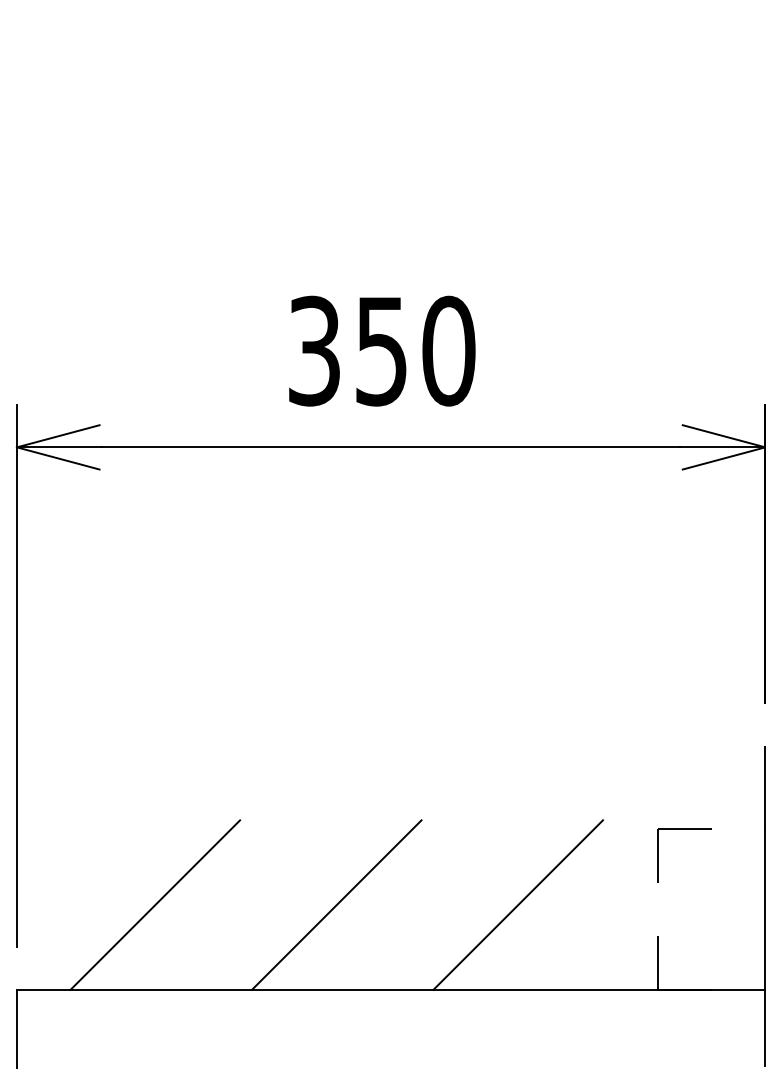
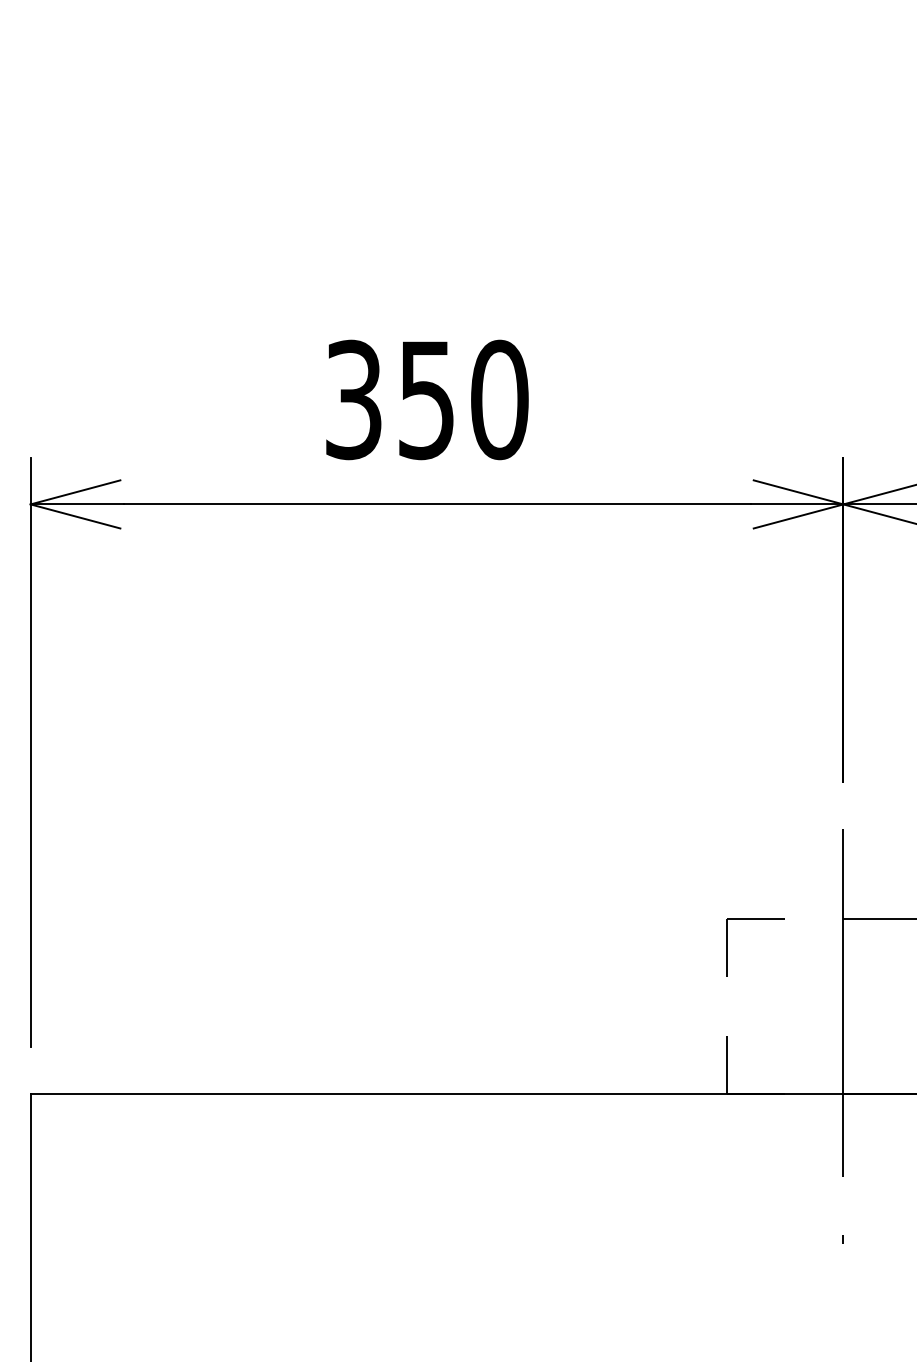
line: (154, 905) -> (180, 1001), removed
line: (336, 905) -> (377, 1001), removed
line: (517, 905) -> (574, 1001), removed

